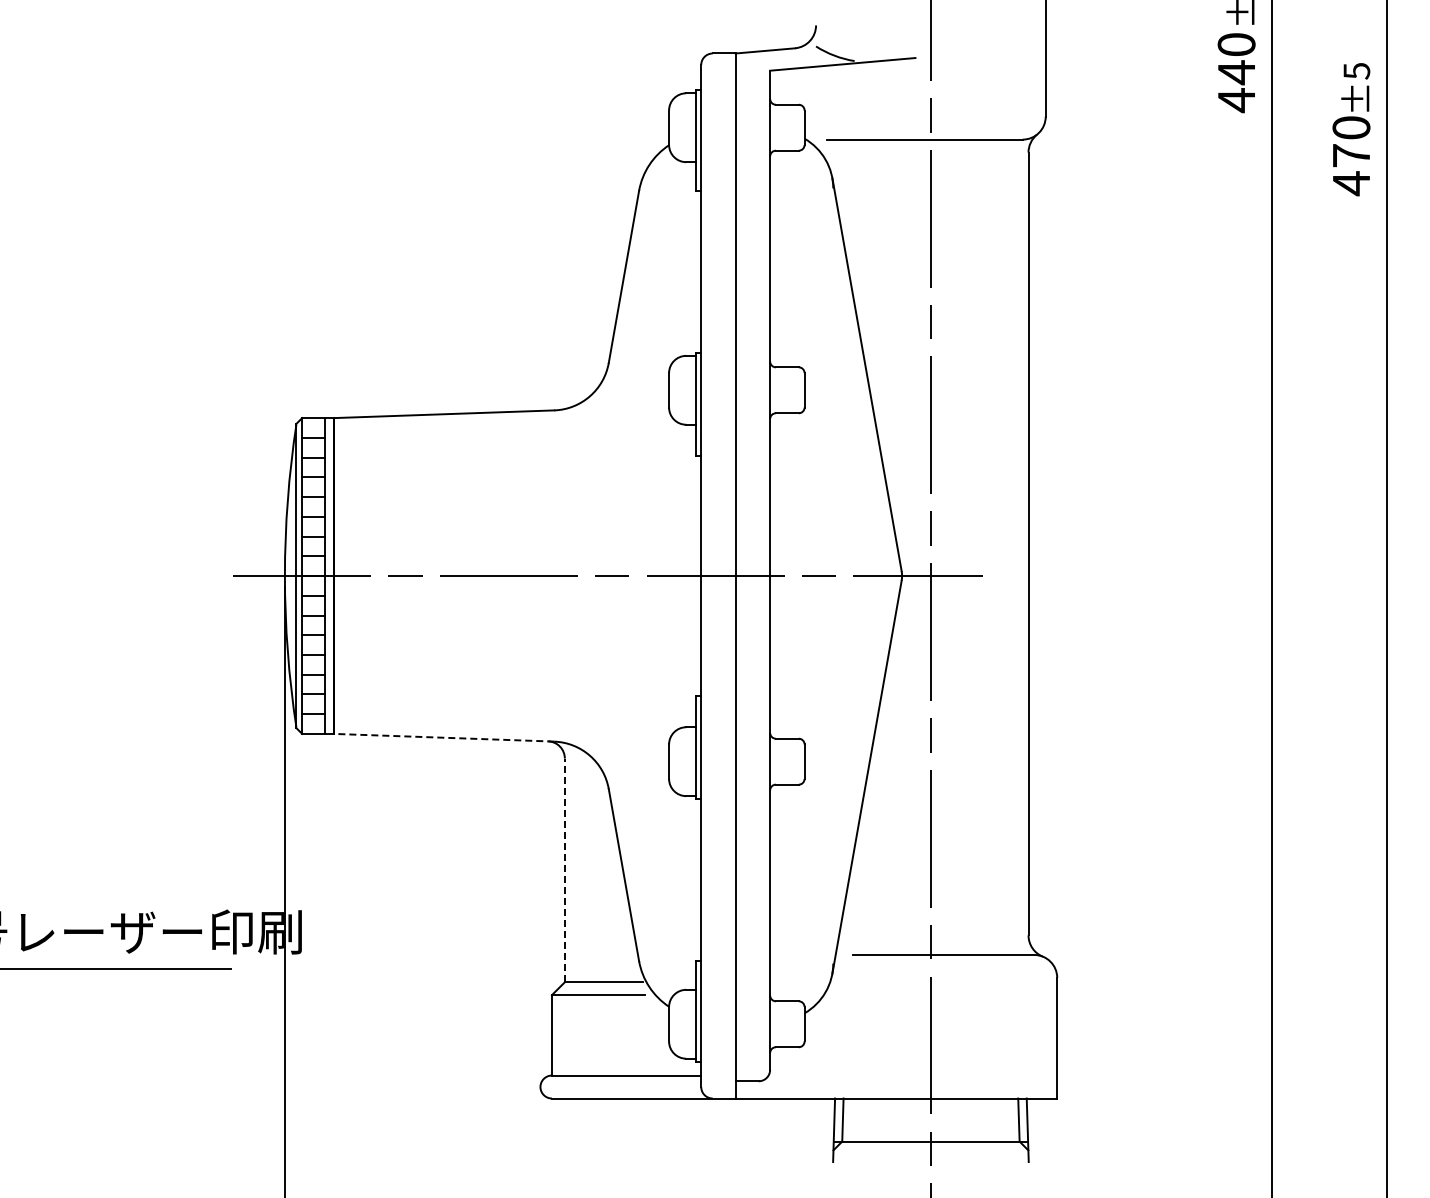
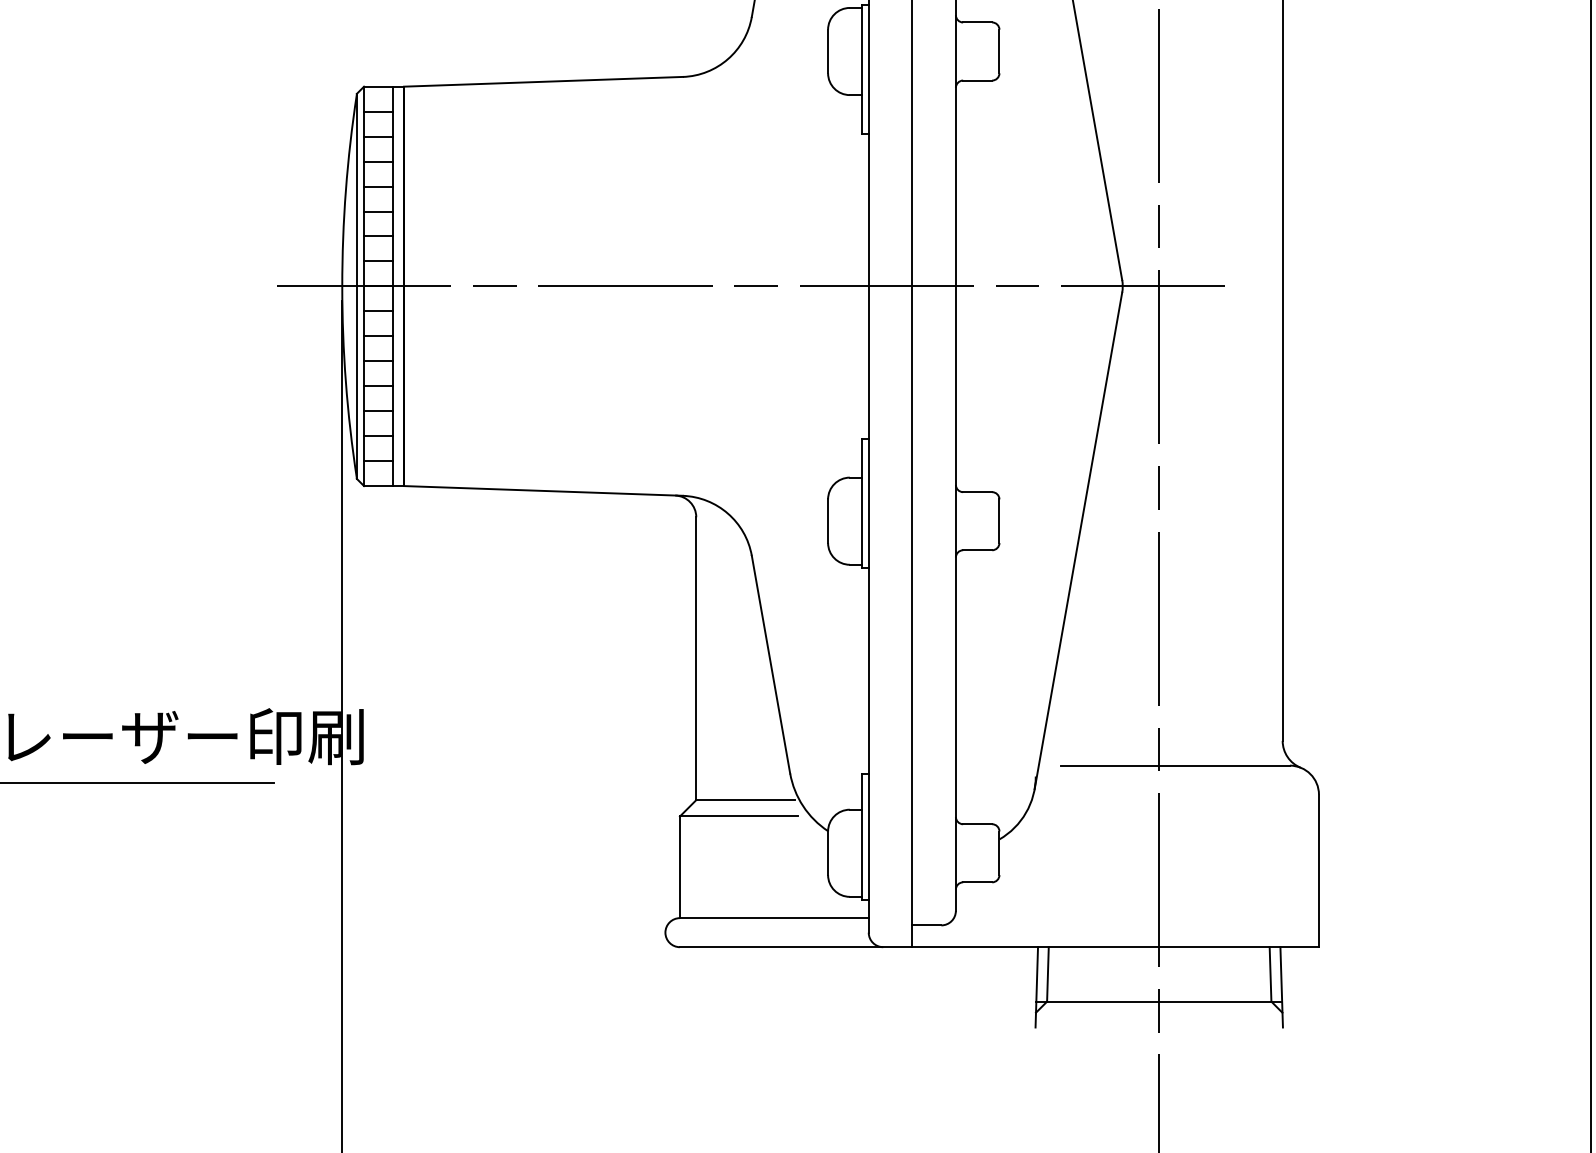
line: (443, 737) -> (542, 490), dashed -> solid
line: (564, 870) -> (695, 658), dashed -> solid

